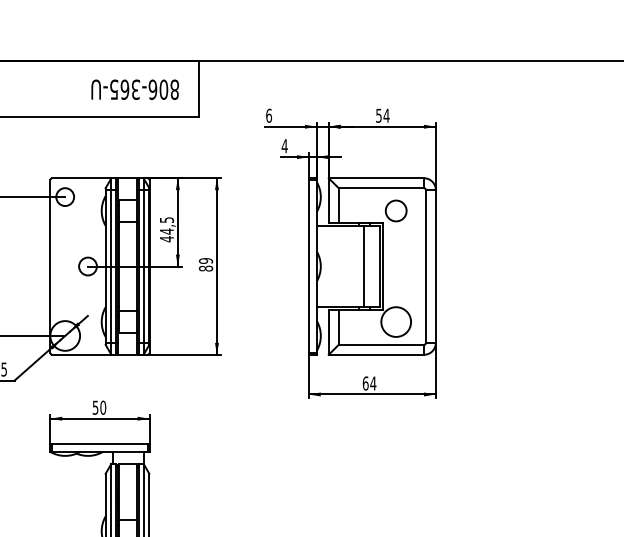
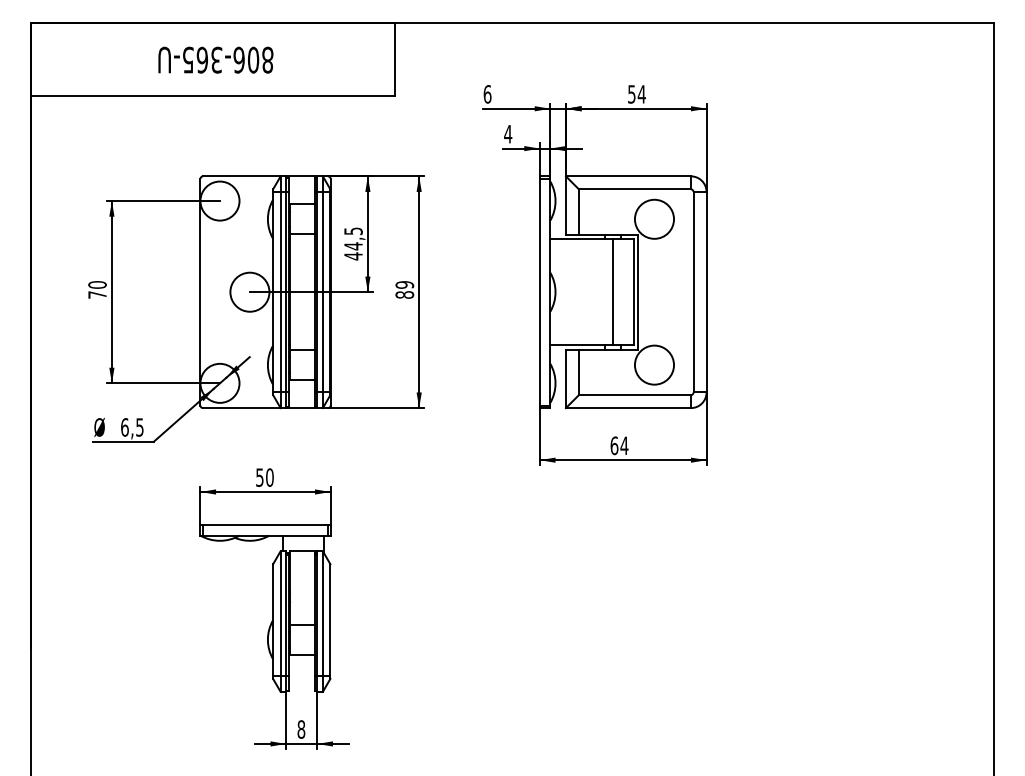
text: (134, 89) -> (215, 59), moved
circle: (64, 196) -> (219, 200), size x1.67
circle: (396, 210) -> (654, 218), size x1.43
circle: (87, 265) -> (249, 291), size x1.67

